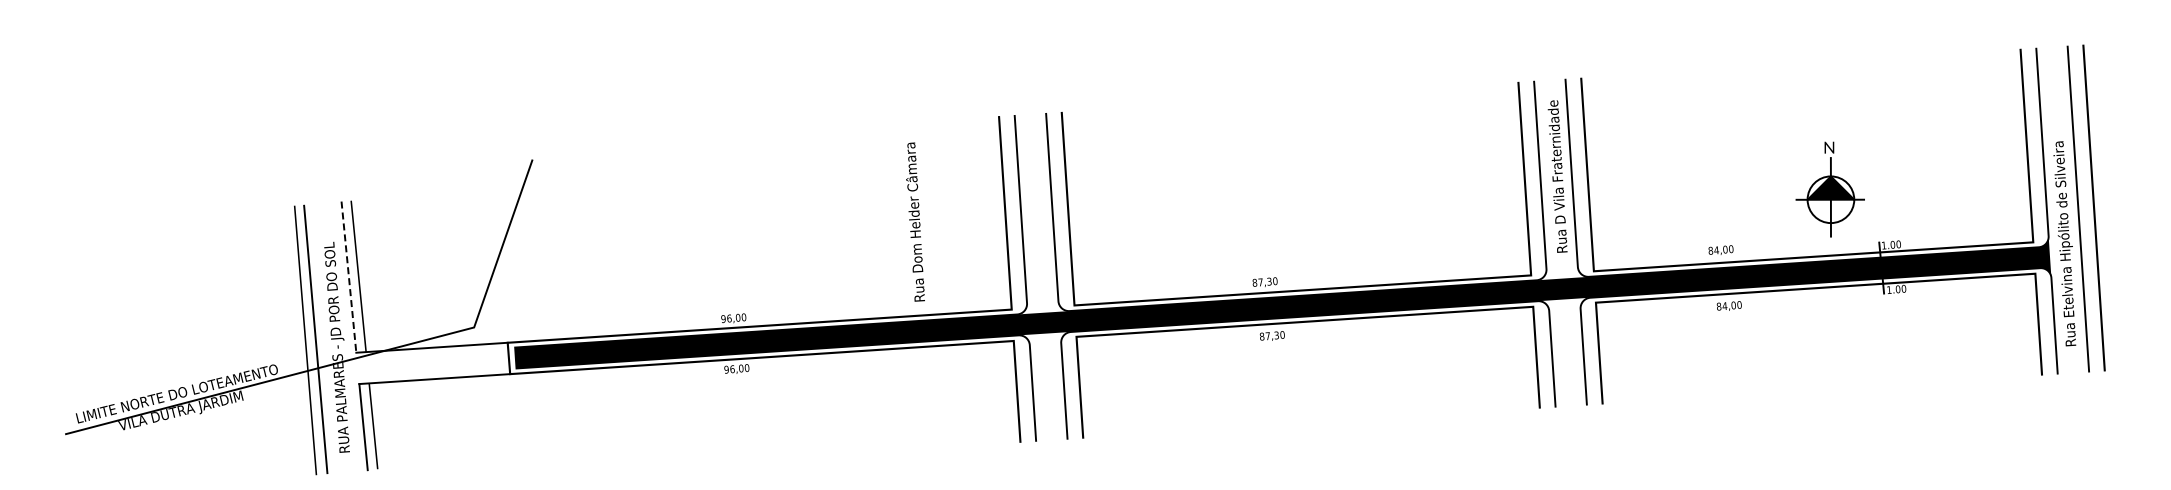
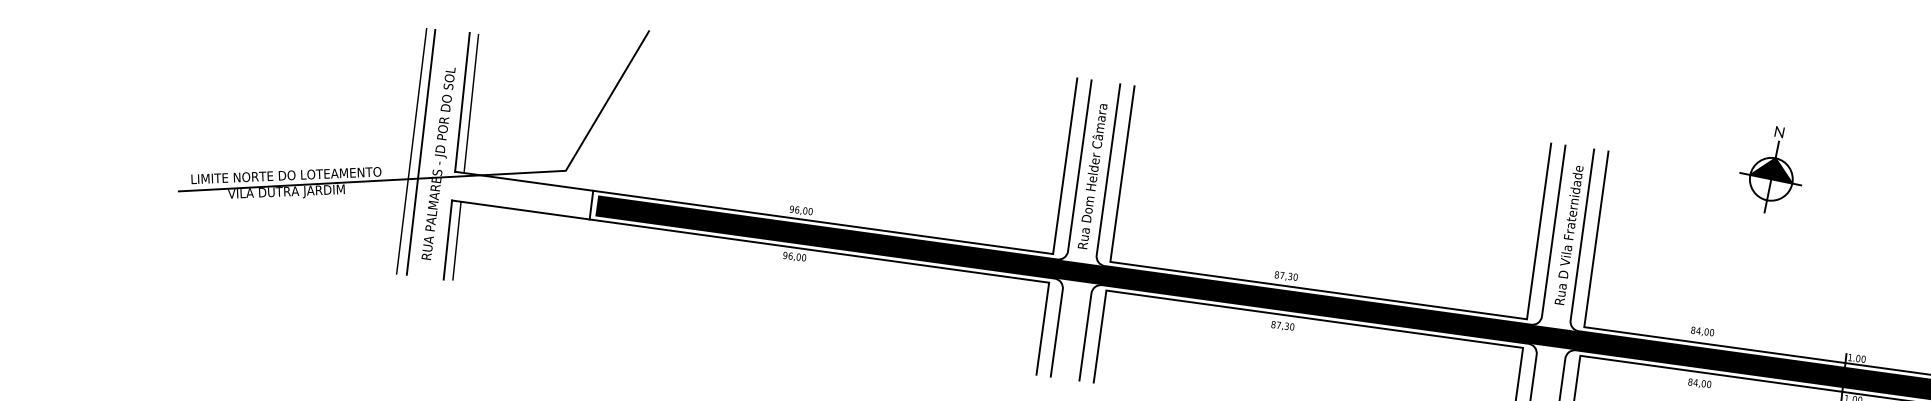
part: (1829, 189) -> (1771, 169), moved
text: (915, 221) -> (1093, 175), moved
line: (348, 277) -> (461, 102), dashed -> solid

